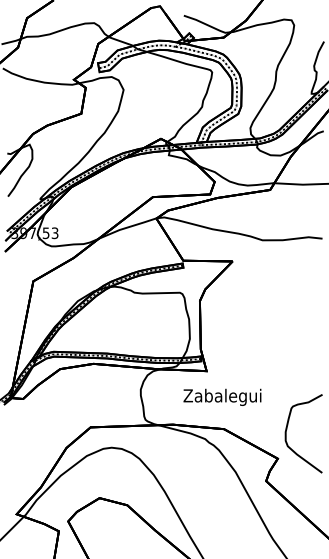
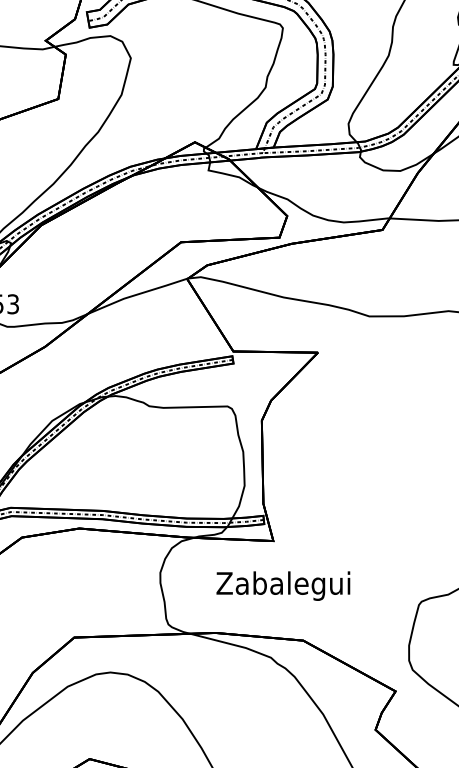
text: (222, 396) -> (283, 584), moved

